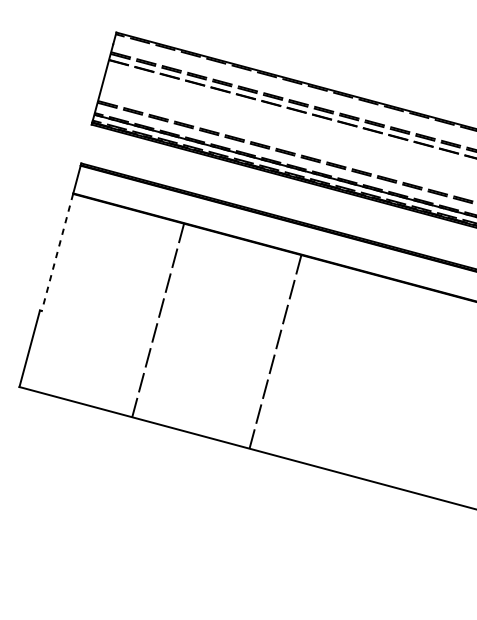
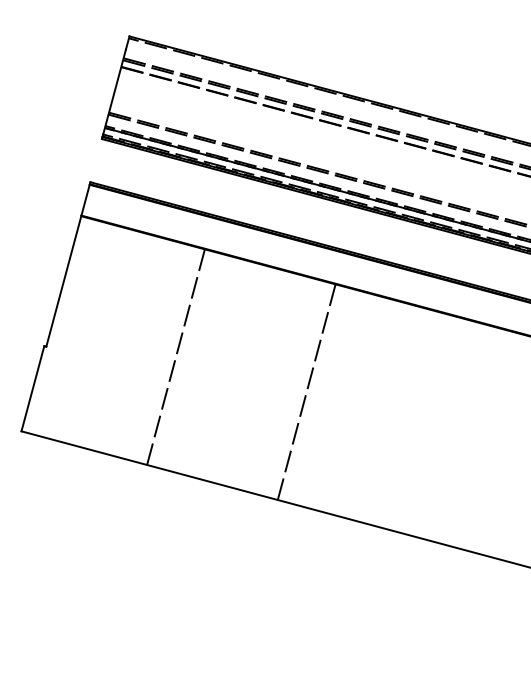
line: (57, 252) -> (63, 281), dashed -> solid

